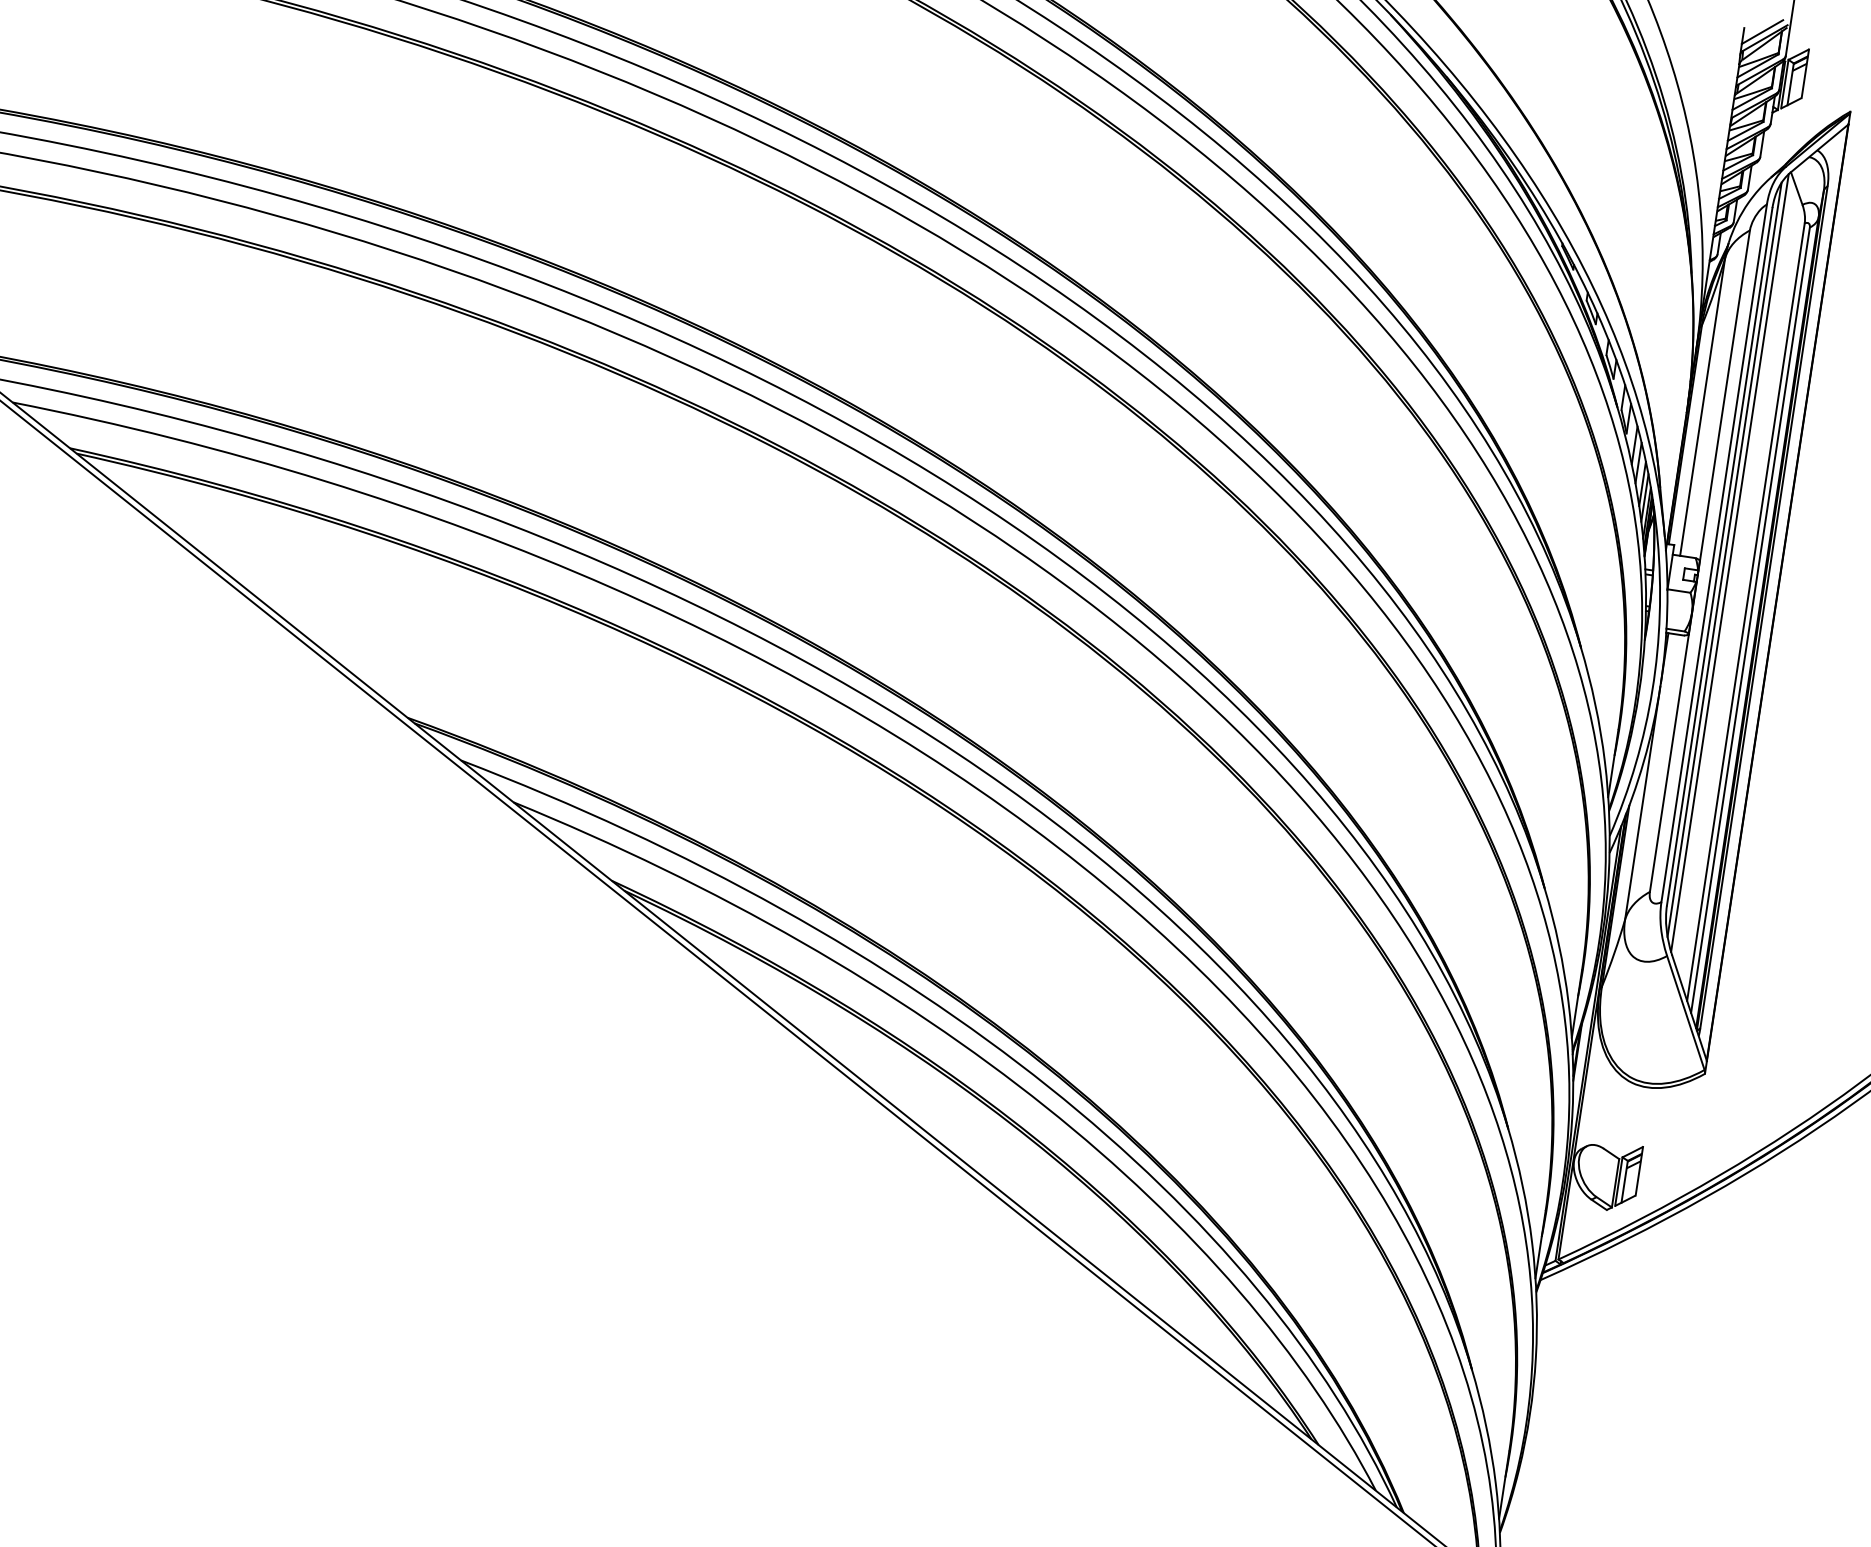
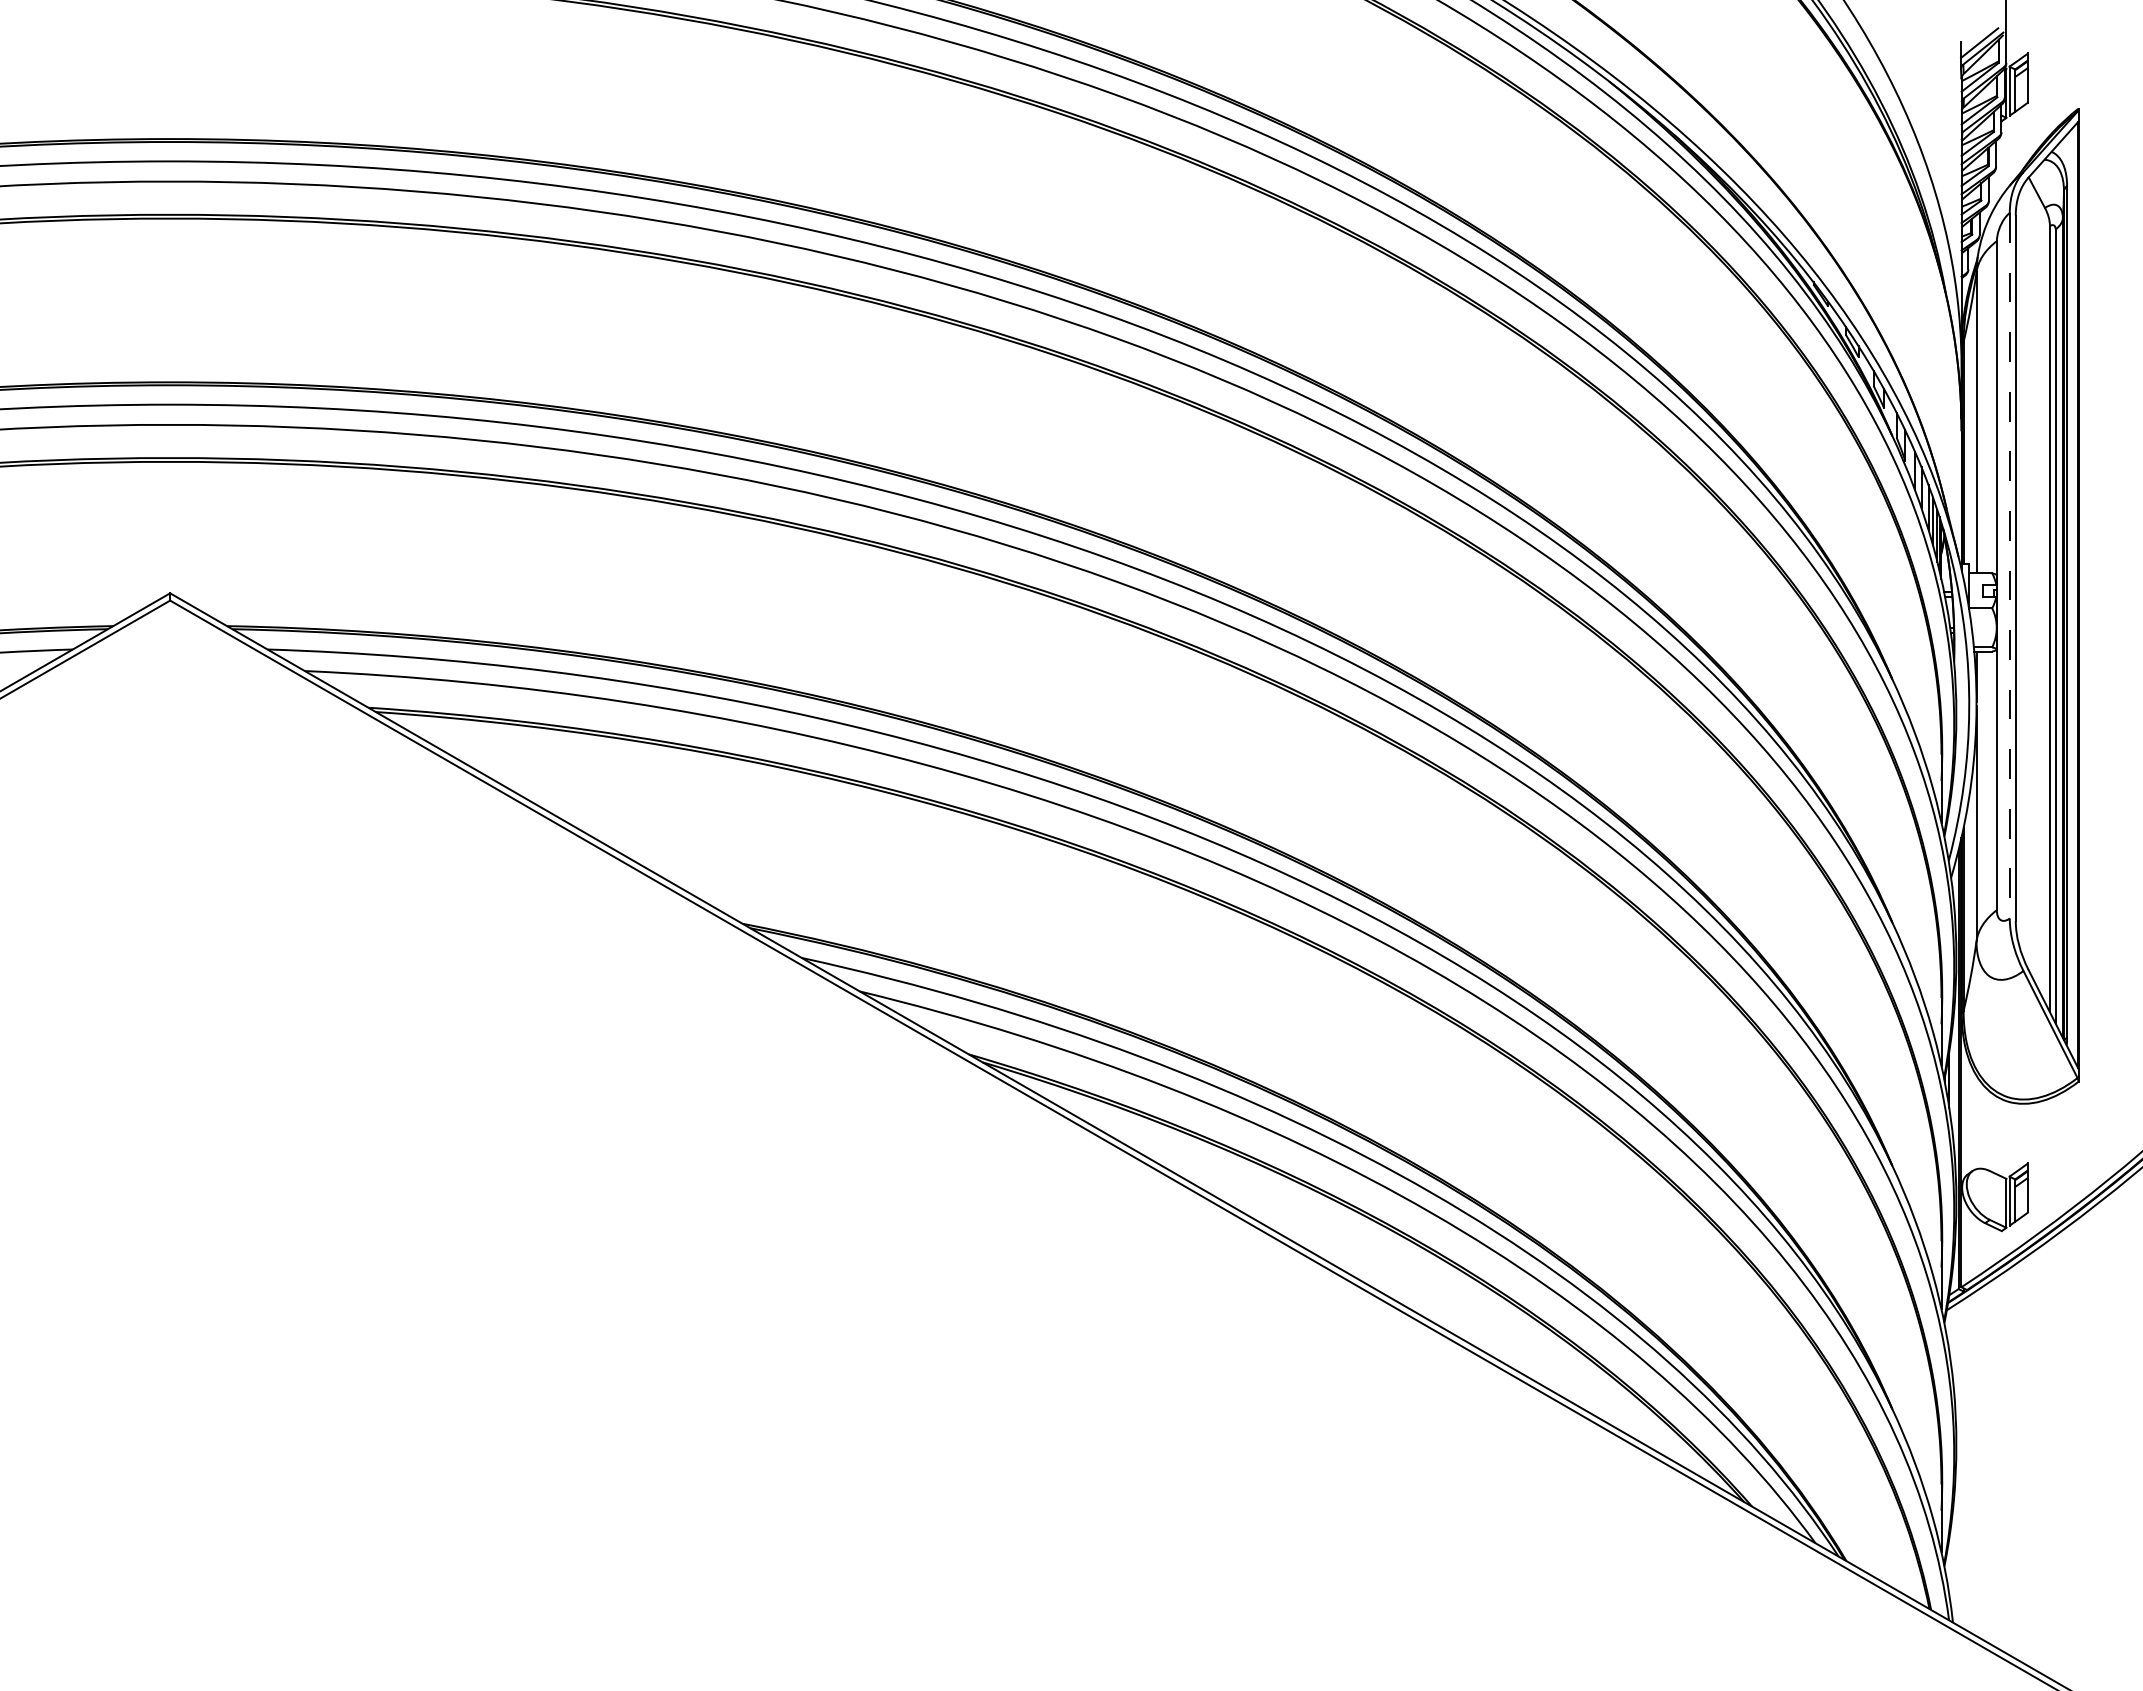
line: (1713, 553) -> (2009, 565), solid -> dashed
line: (1725, 559) -> (2021, 570), removed
line: (1729, 562) -> (2026, 572), removed

